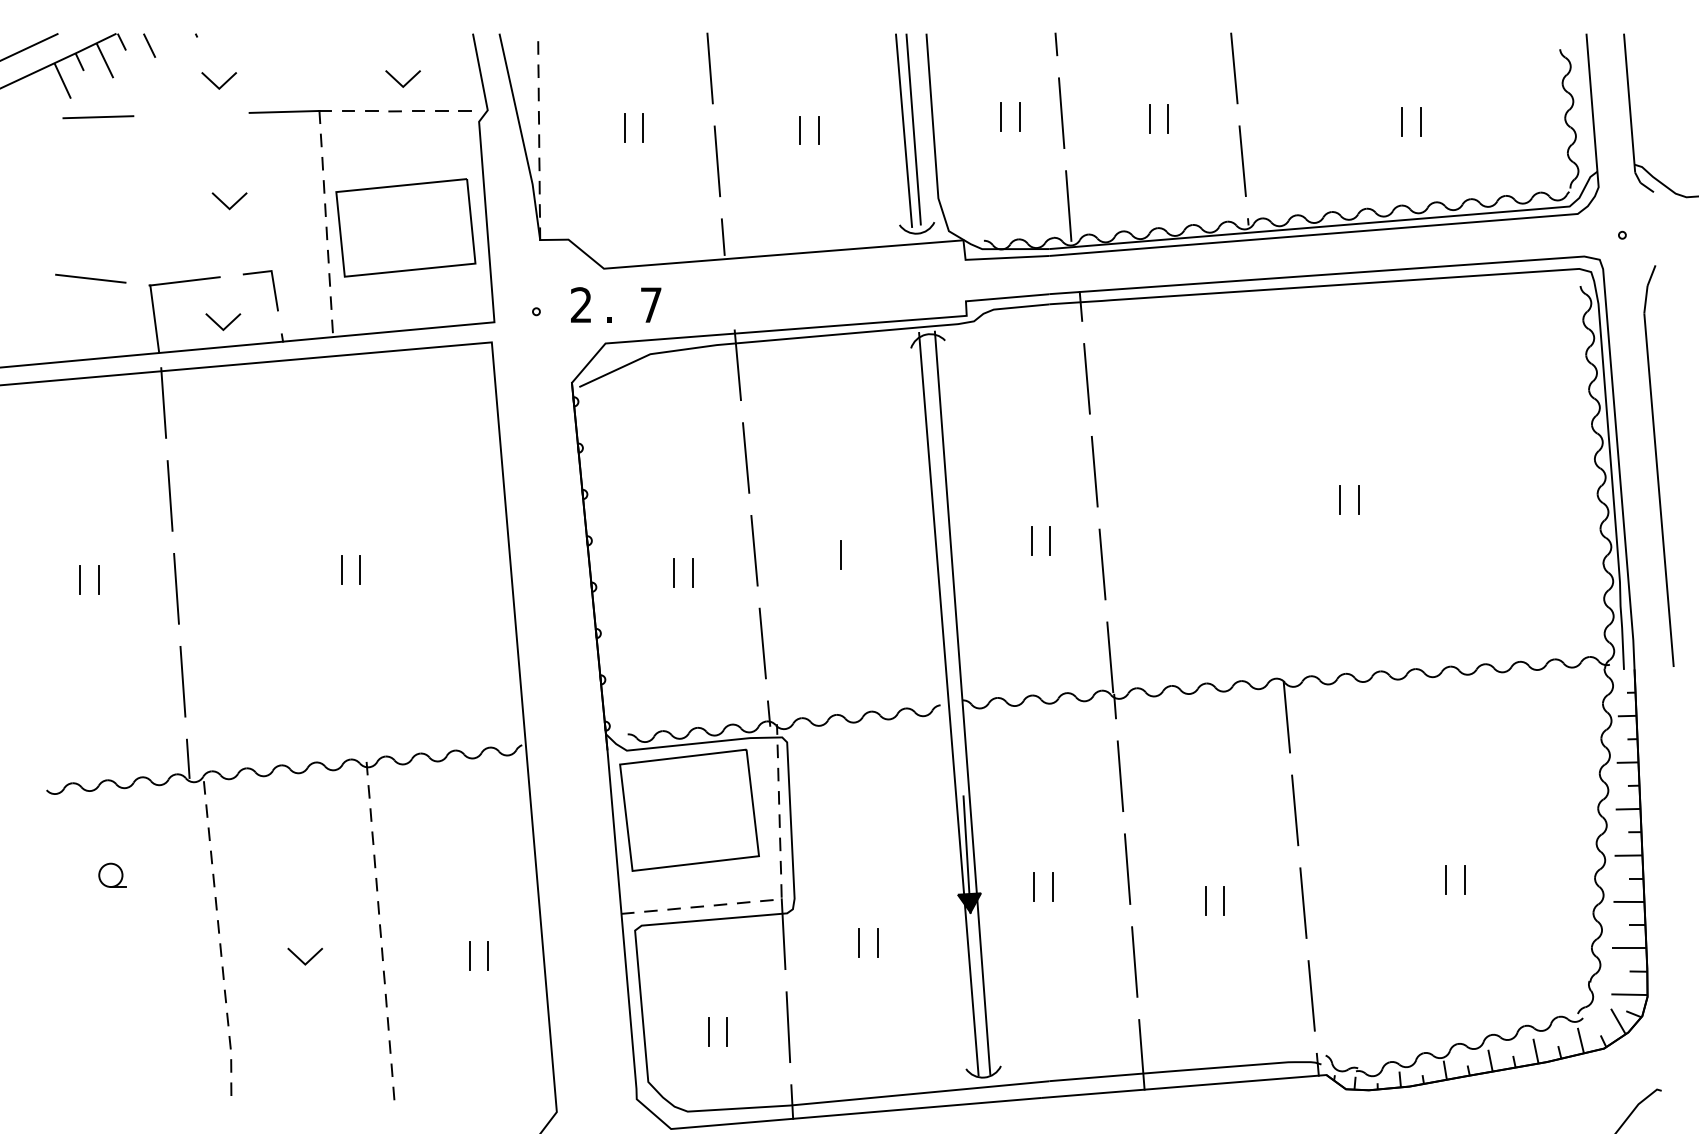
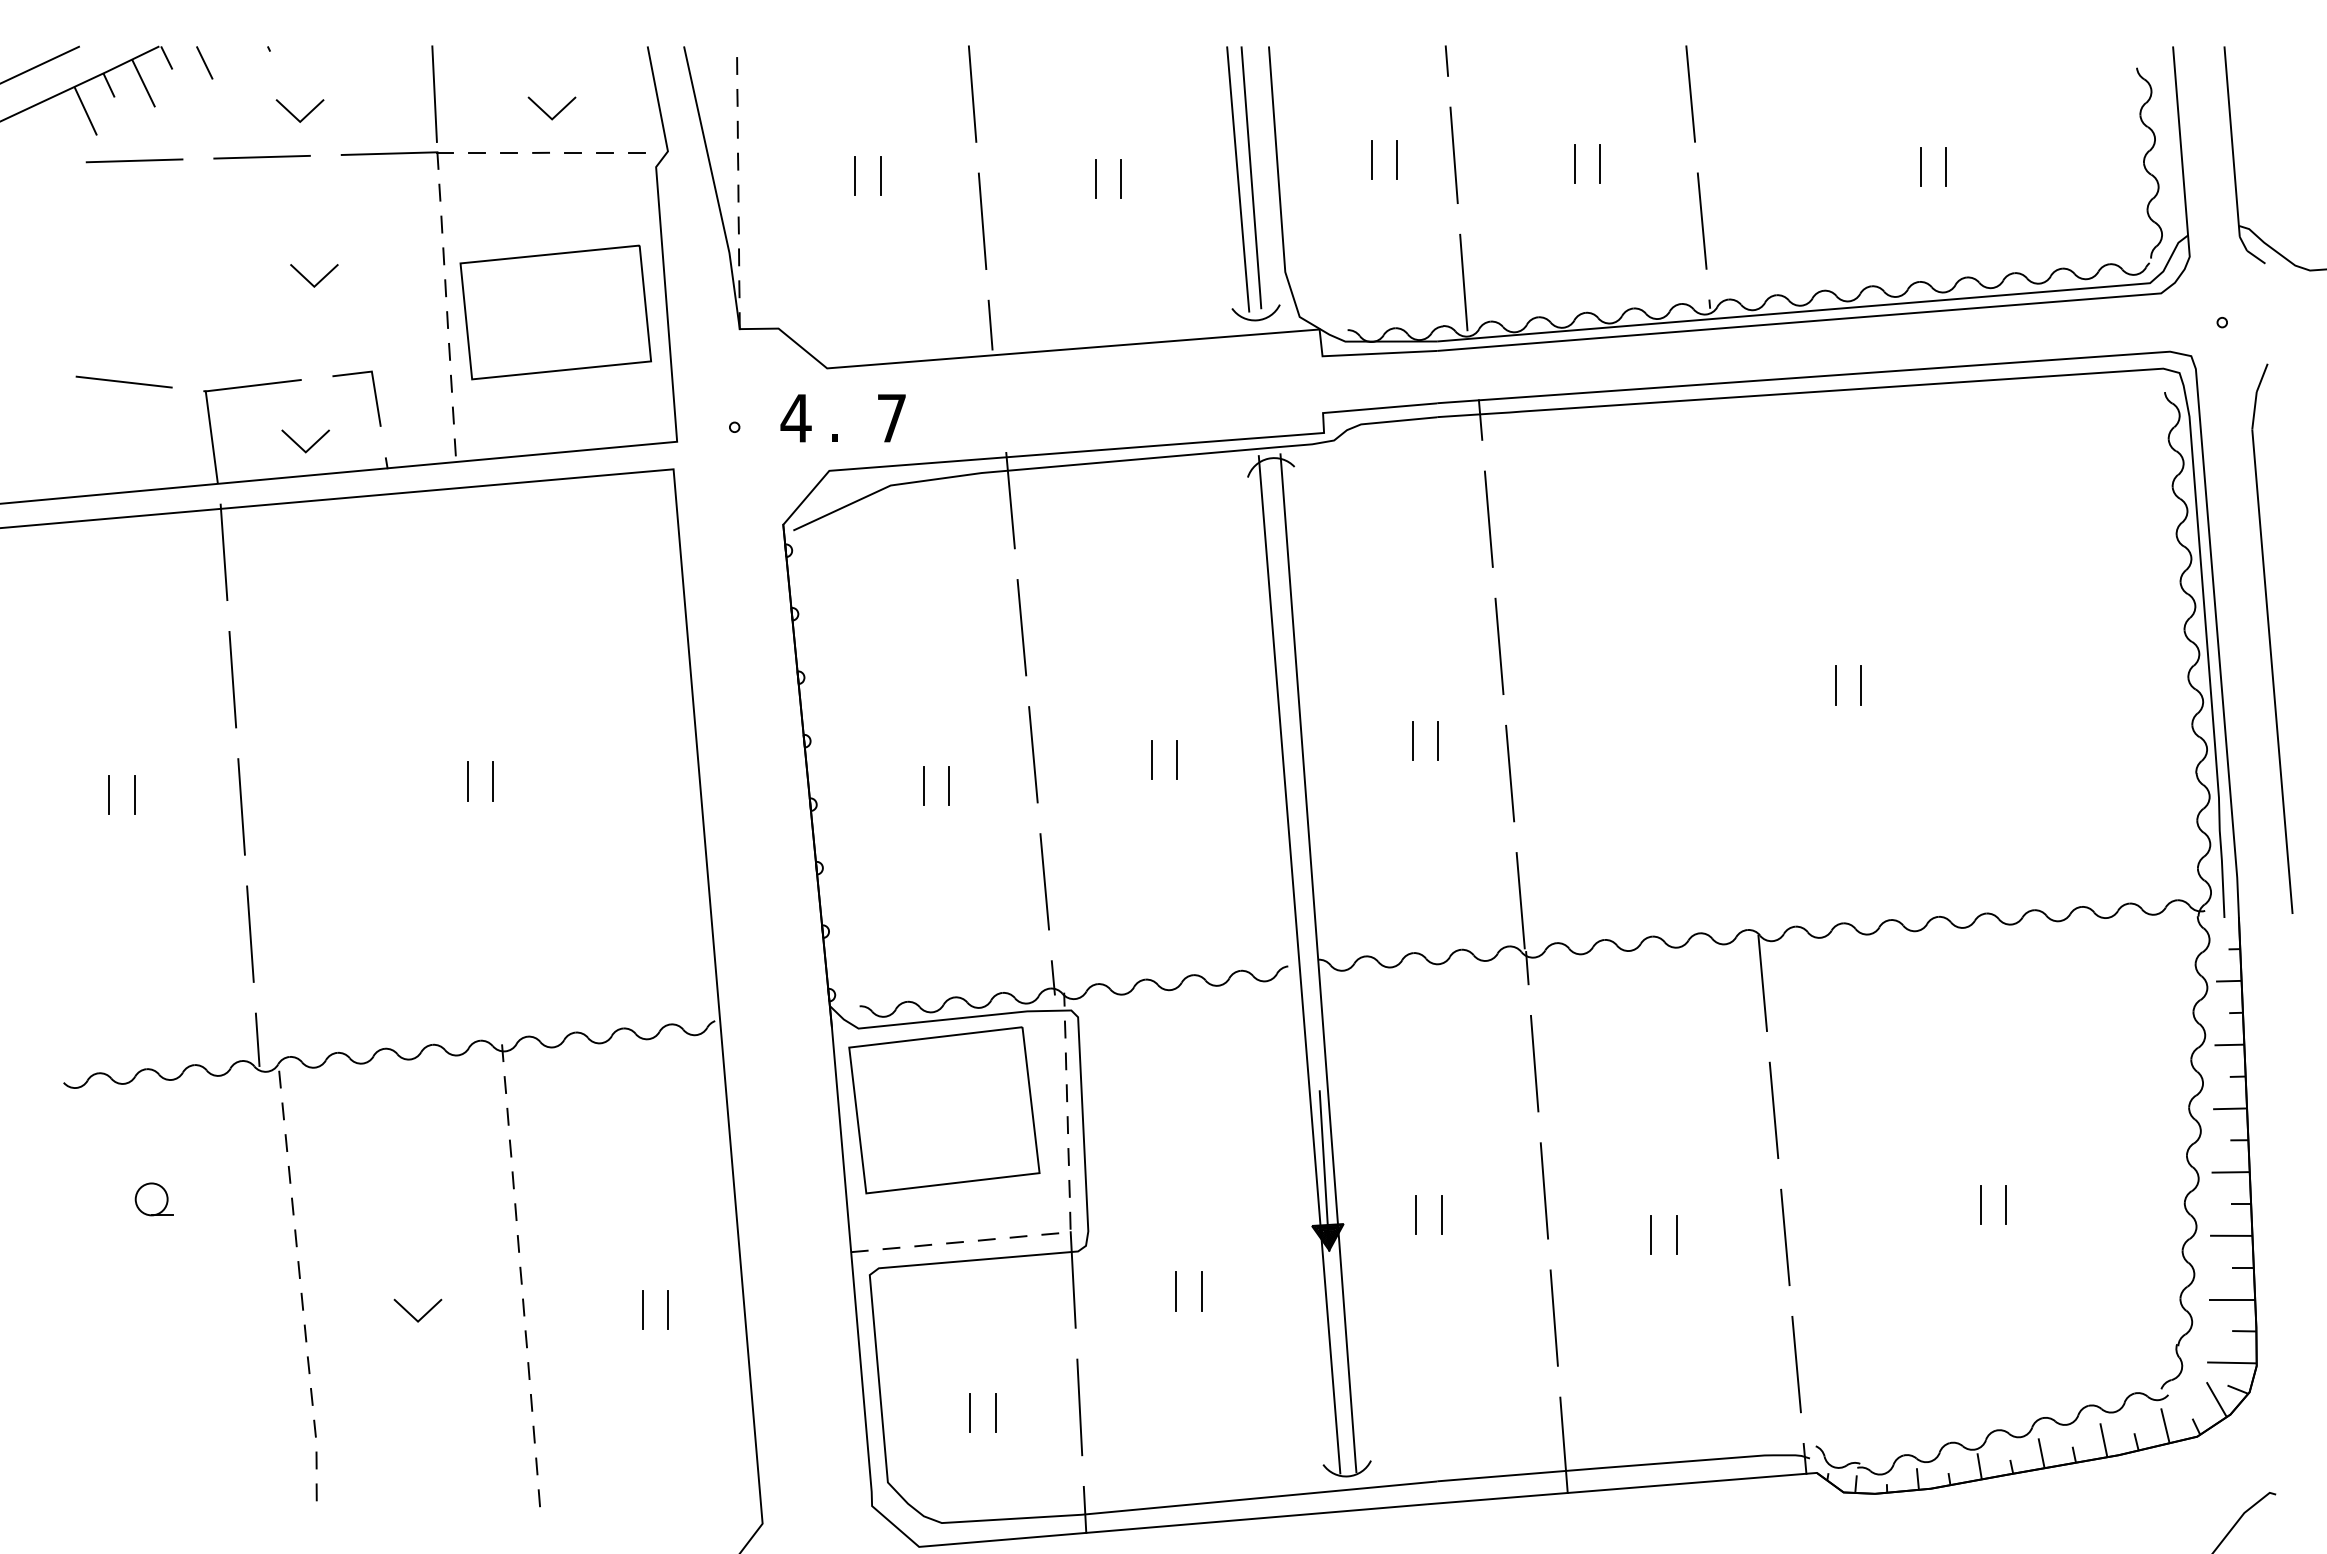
line: (317, 68) -> (434, 93), added
line: (191, 114) -> (261, 156), added
text: (580, 304) -> (795, 417), 2 -> 4
line: (859, 554) -> (1177, 759), added

